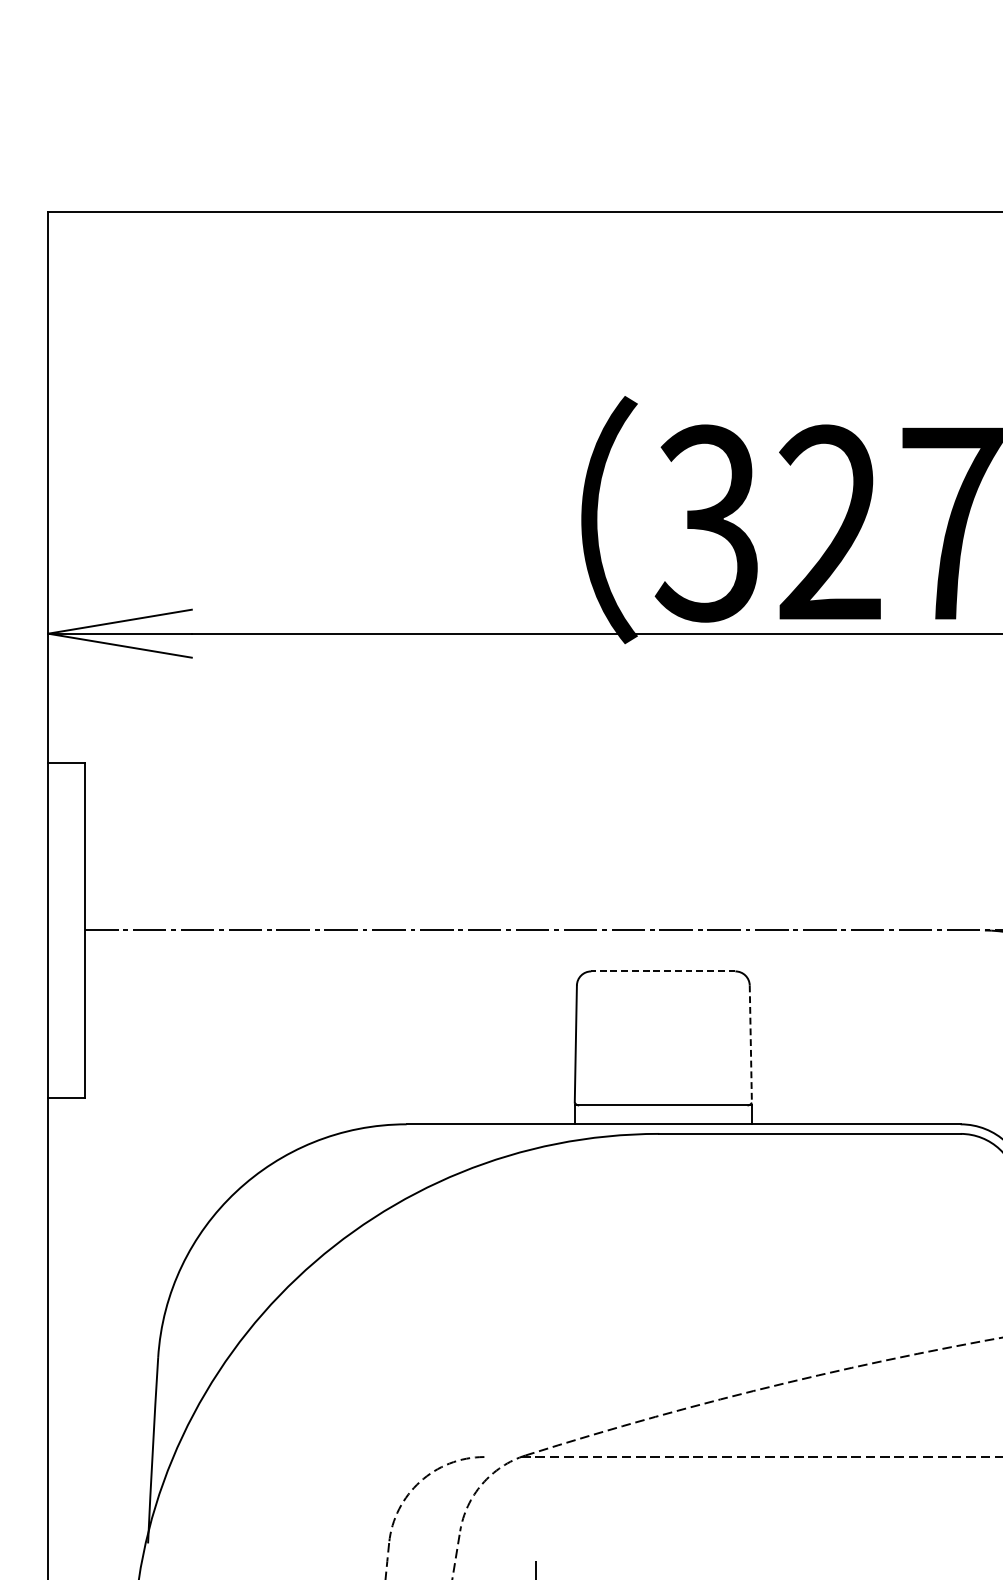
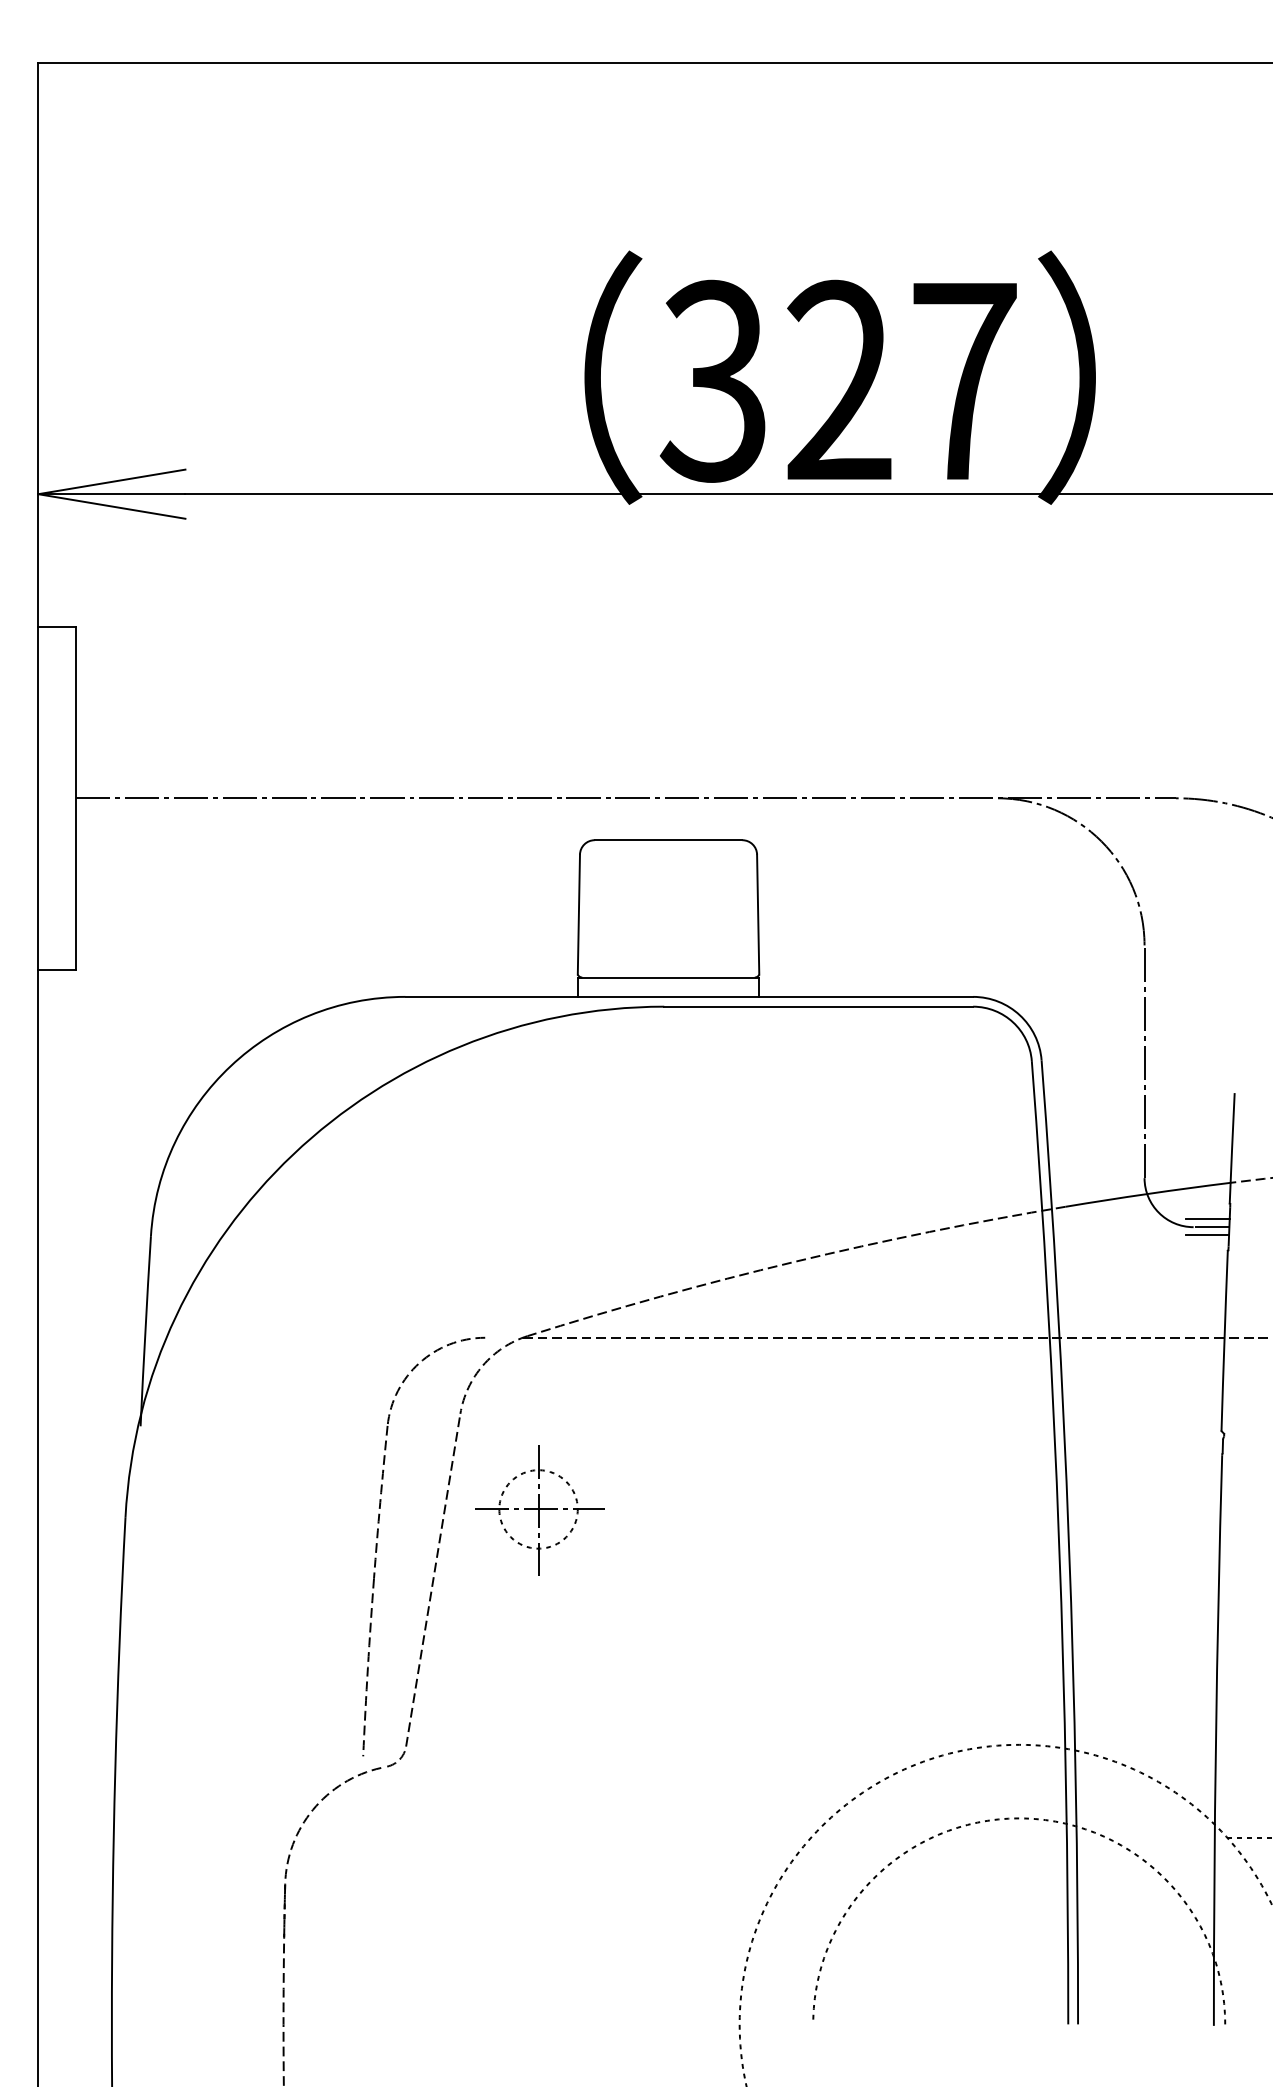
line: (663, 971) -> (668, 840), dashed -> solid
line: (751, 1043) -> (758, 914), dashed -> solid

